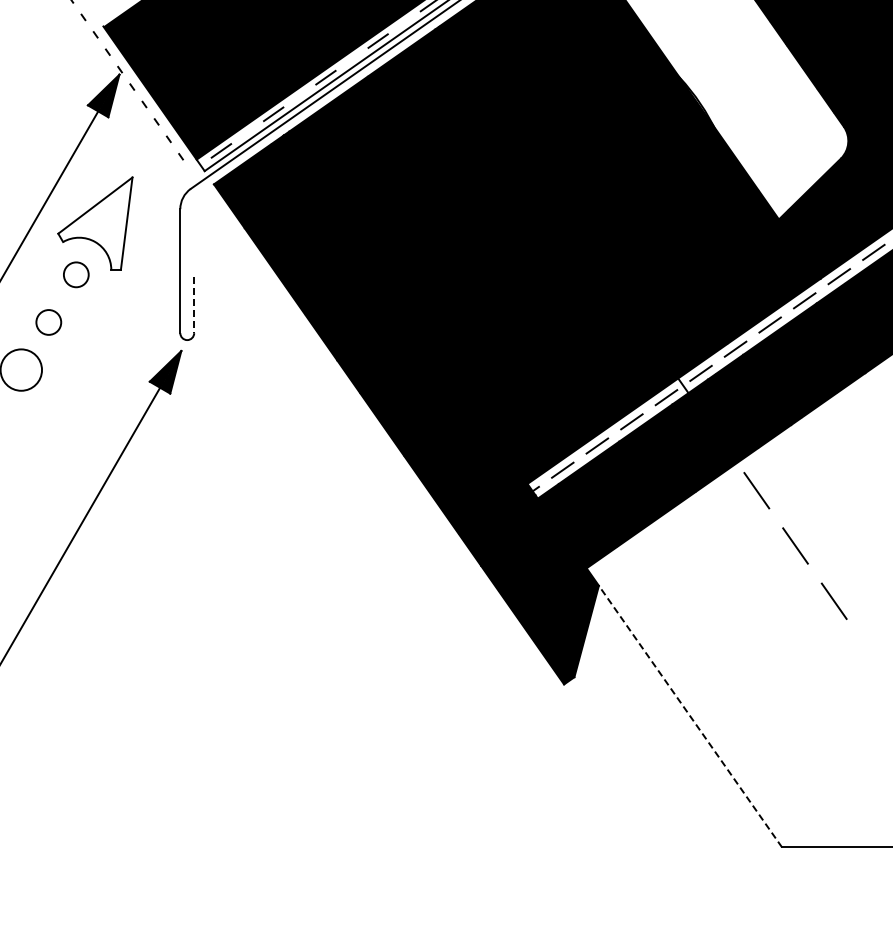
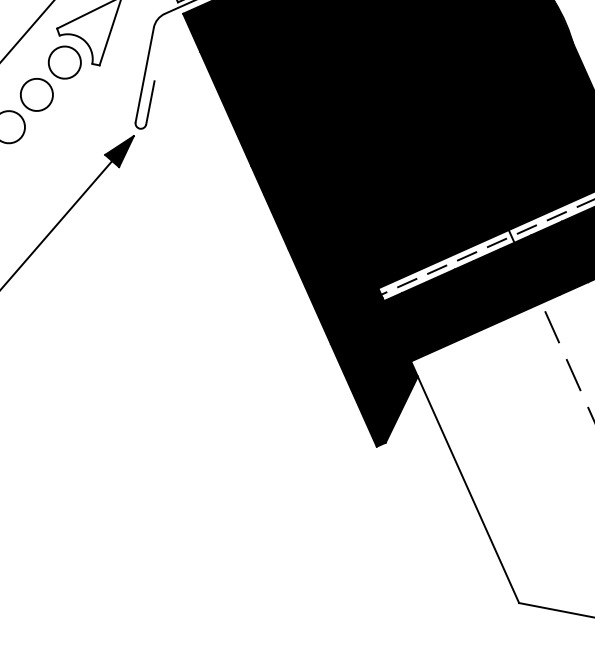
circle: (76, 274) -> (65, 62), size x1.67
line: (194, 305) -> (150, 103), dashed -> solid
circle: (48, 322) -> (36, 94), size x1.67
line: (690, 716) -> (468, 489), dashed -> solid

